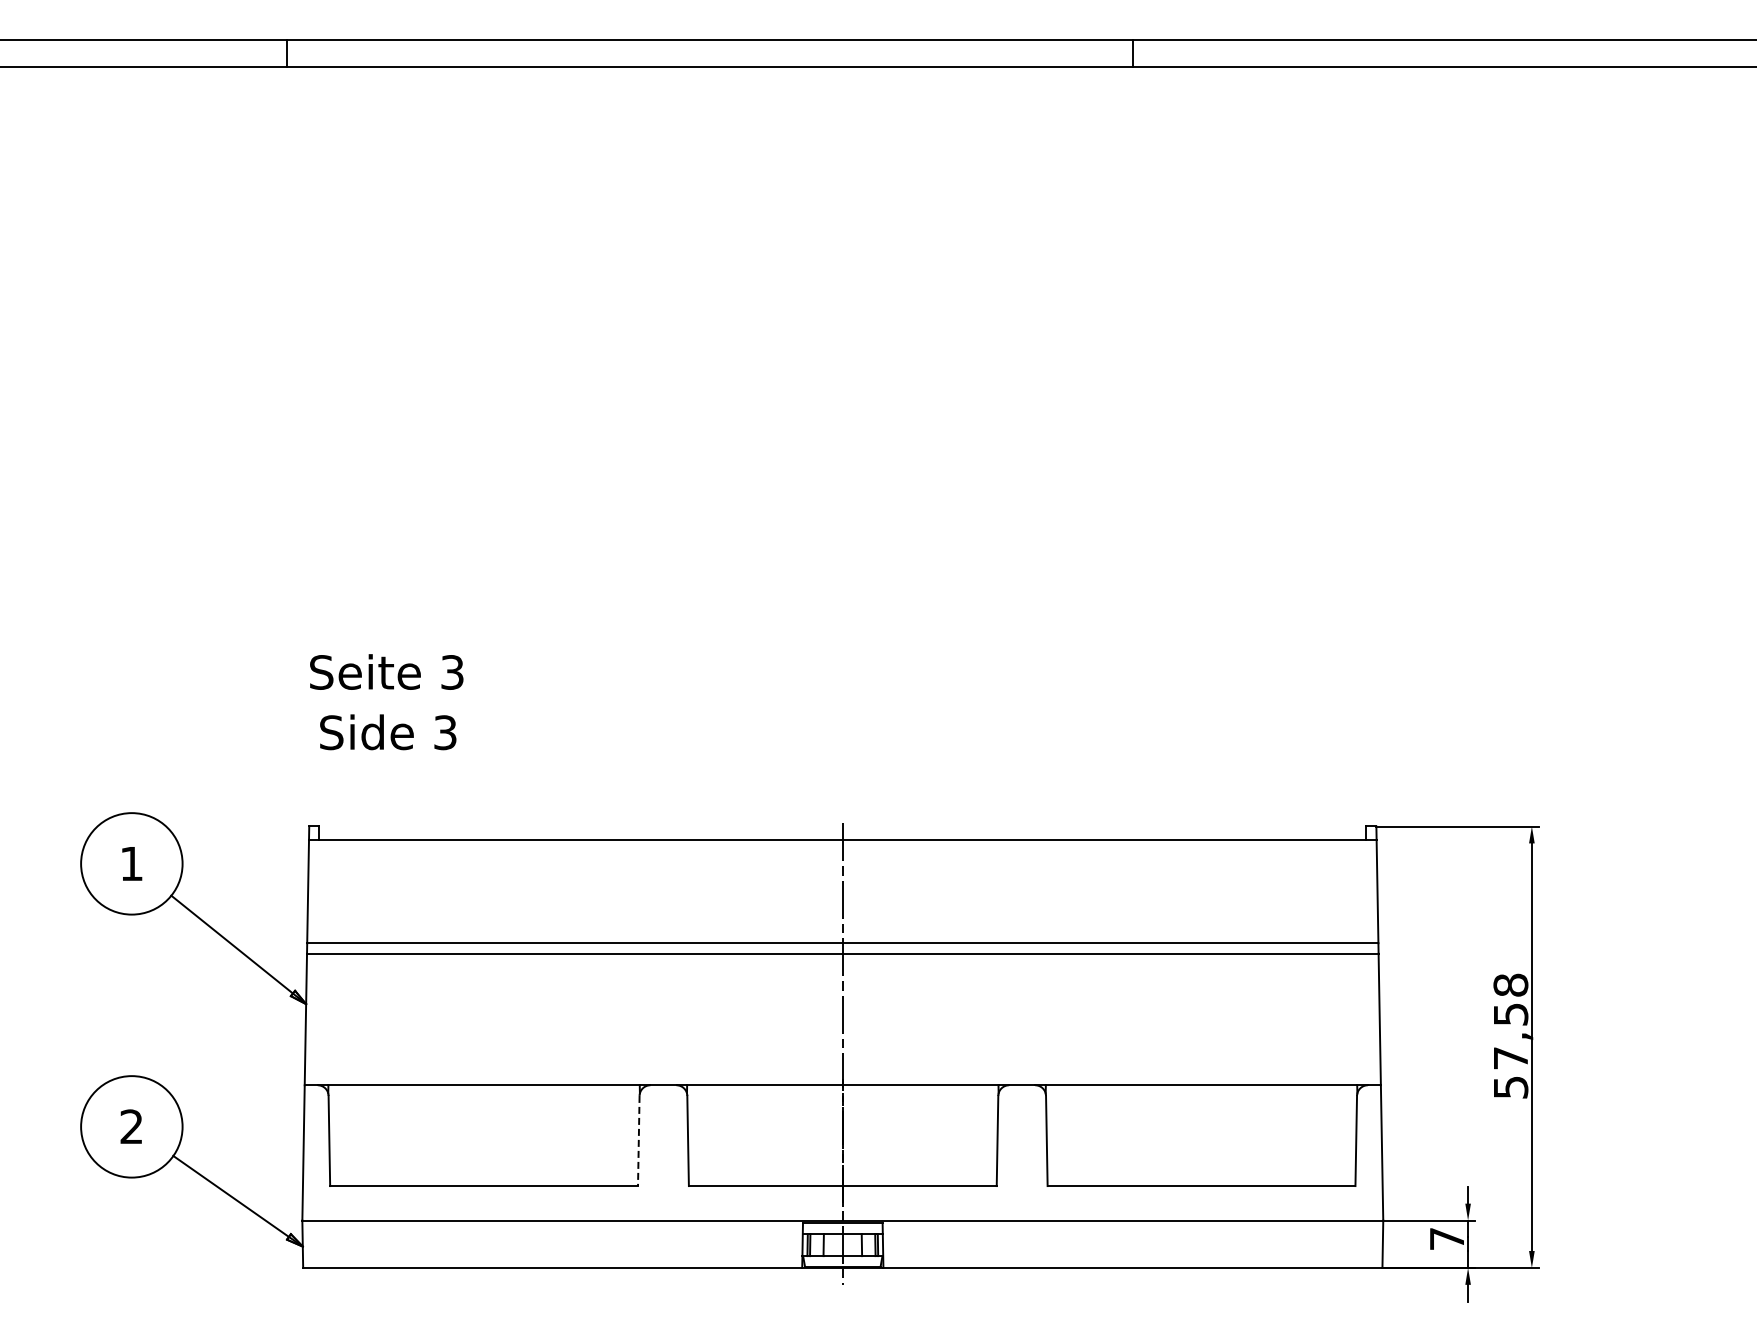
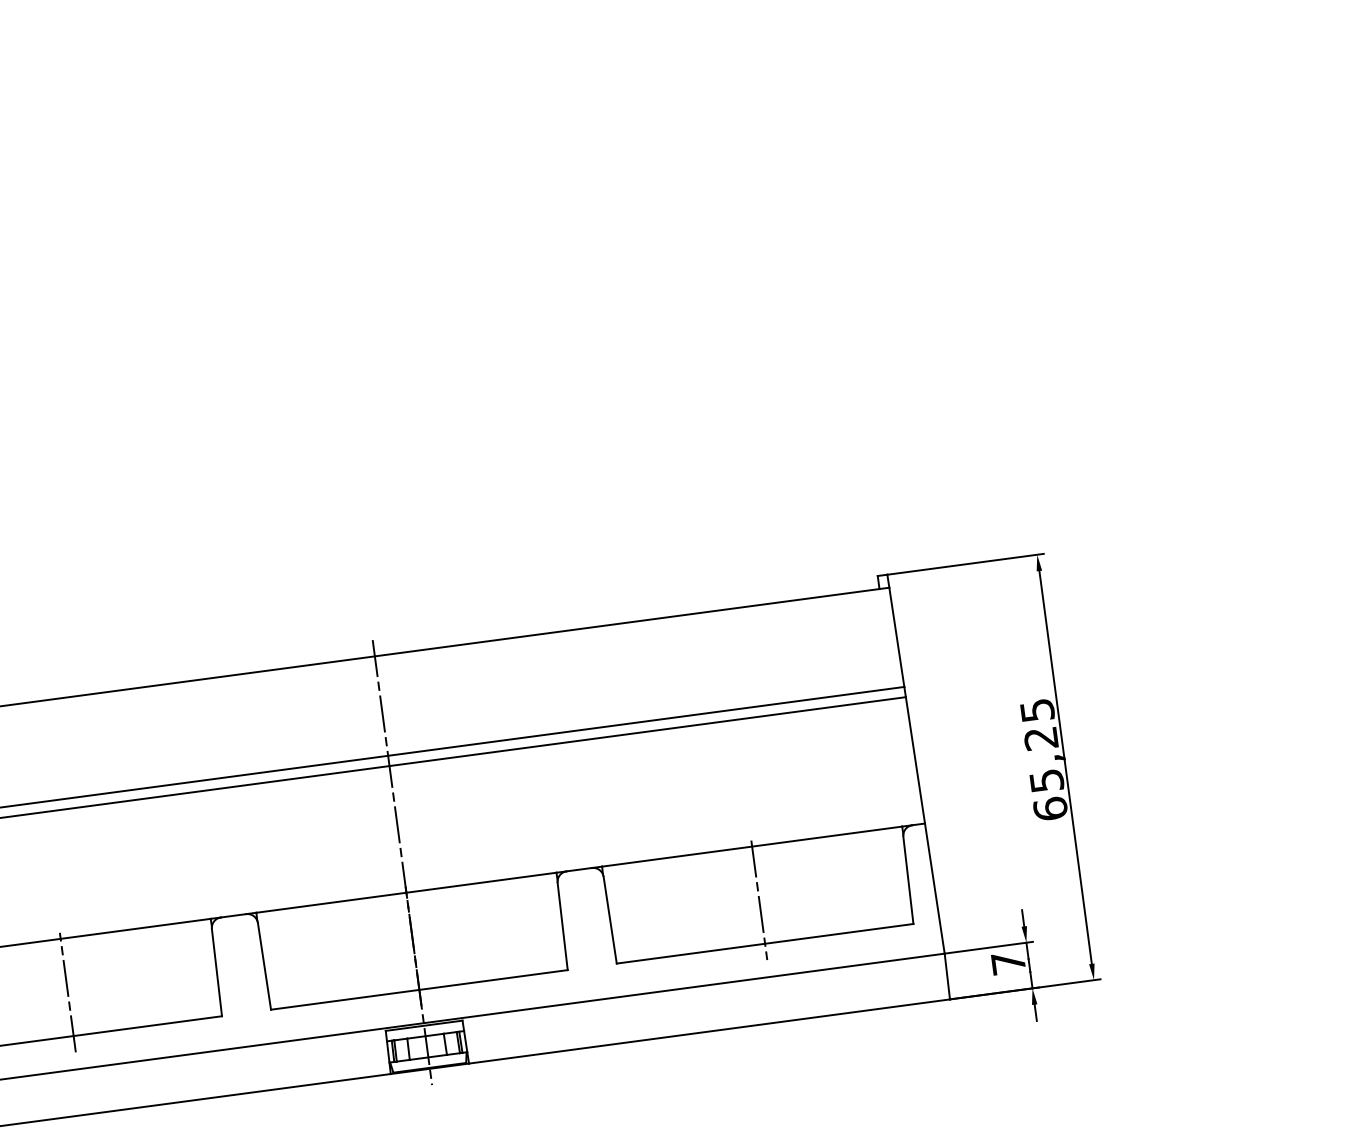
text: (1510, 1035) -> (1043, 758), 57,58 -> 65,25
line: (484, 1141) -> (68, 993), added
line: (638, 1141) -> (216, 973), dashed -> solid
line: (1201, 1141) -> (759, 900), added

